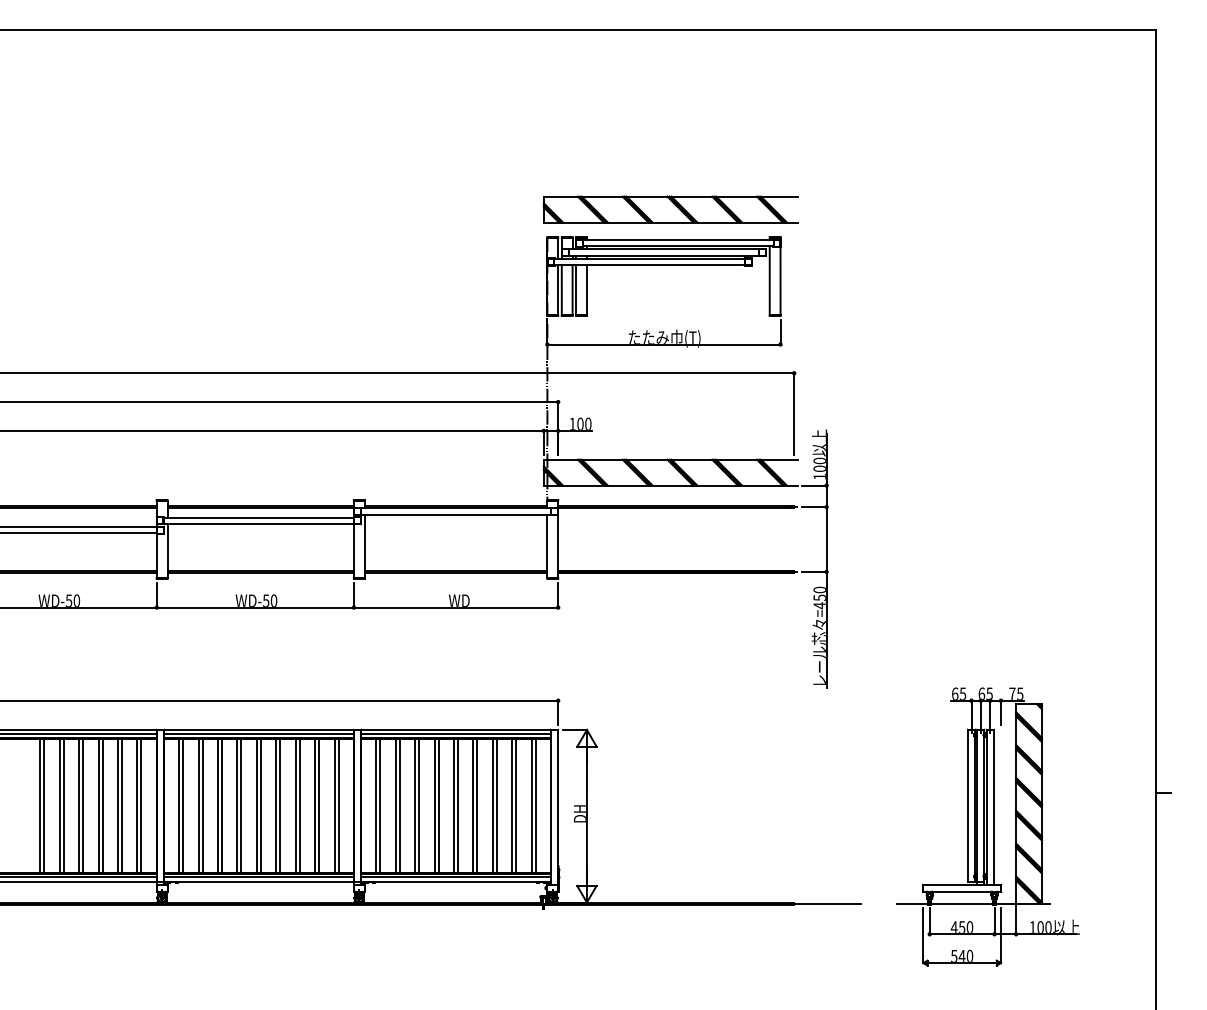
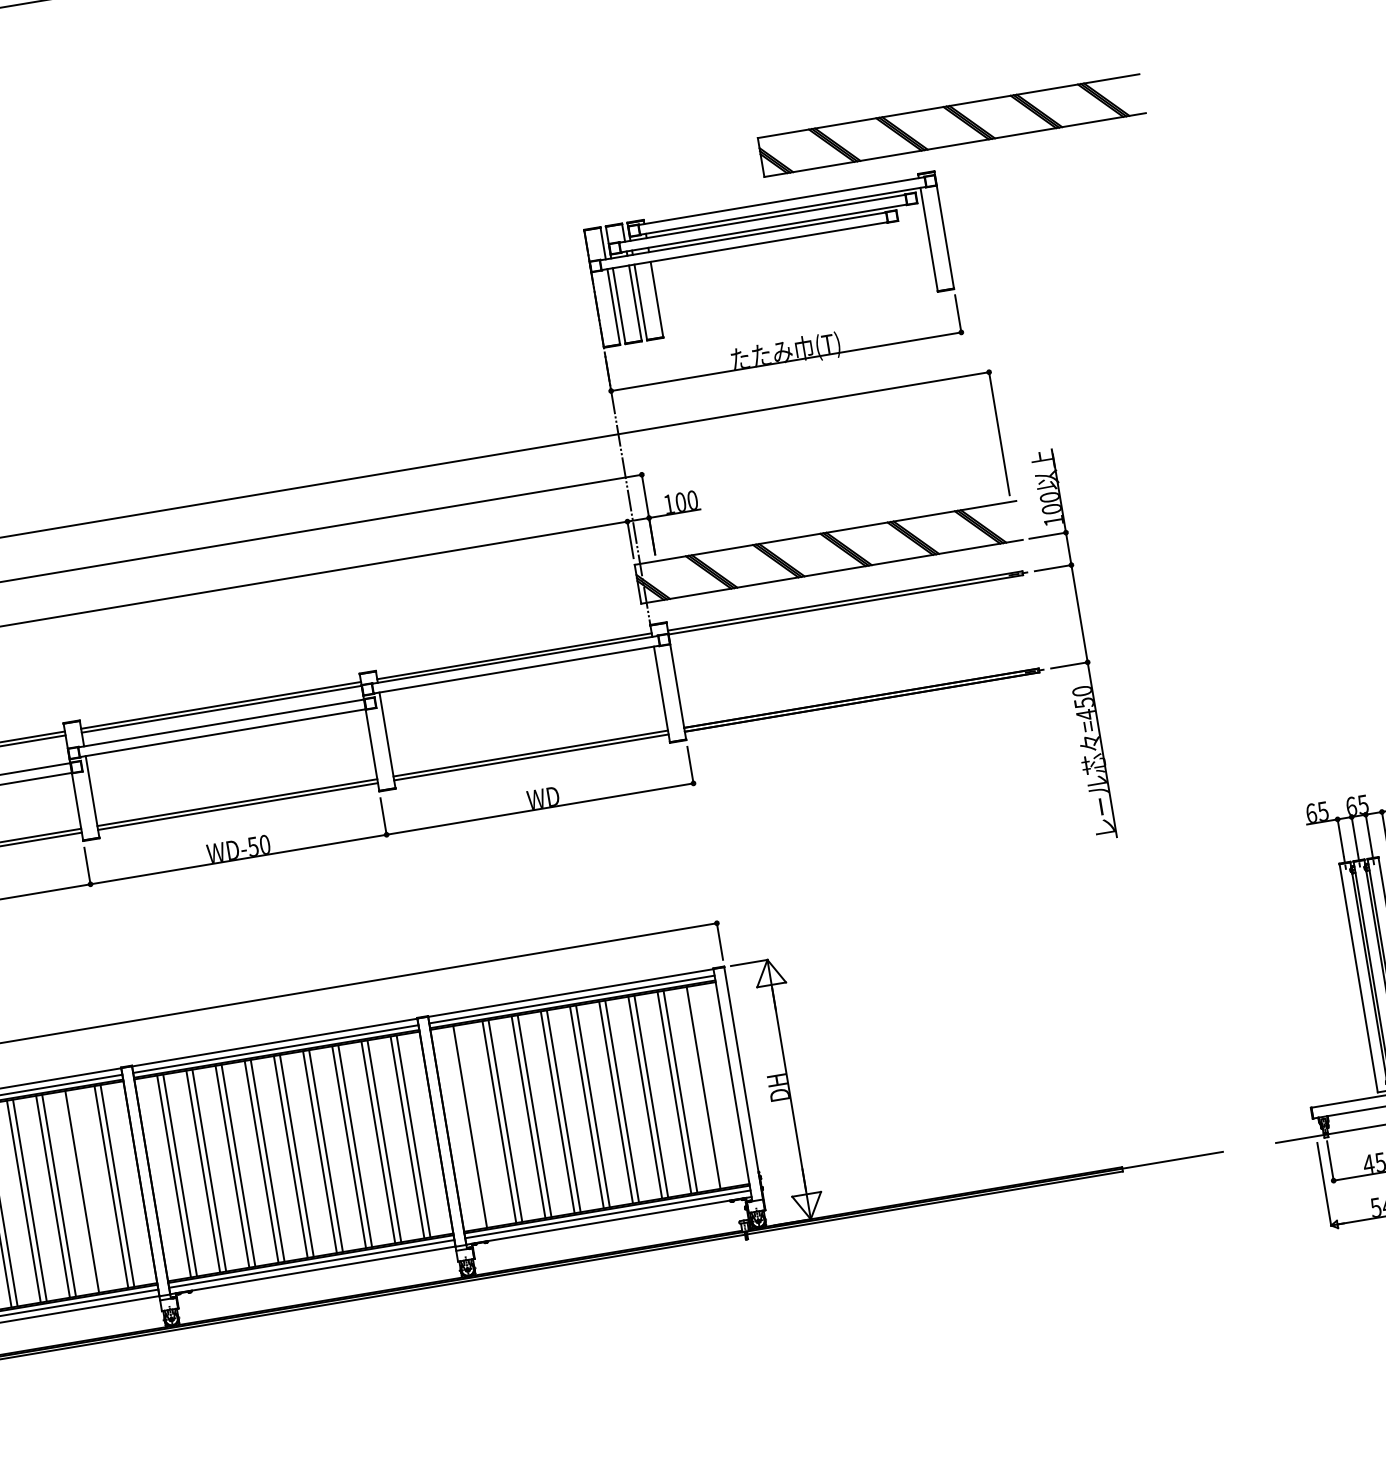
part: (670, 209) -> (951, 125), moved
line: (122, 805) -> (88, 1190), removed
line: (380, 805) -> (476, 1125), removed
line: (535, 805) -> (709, 1086), removed

